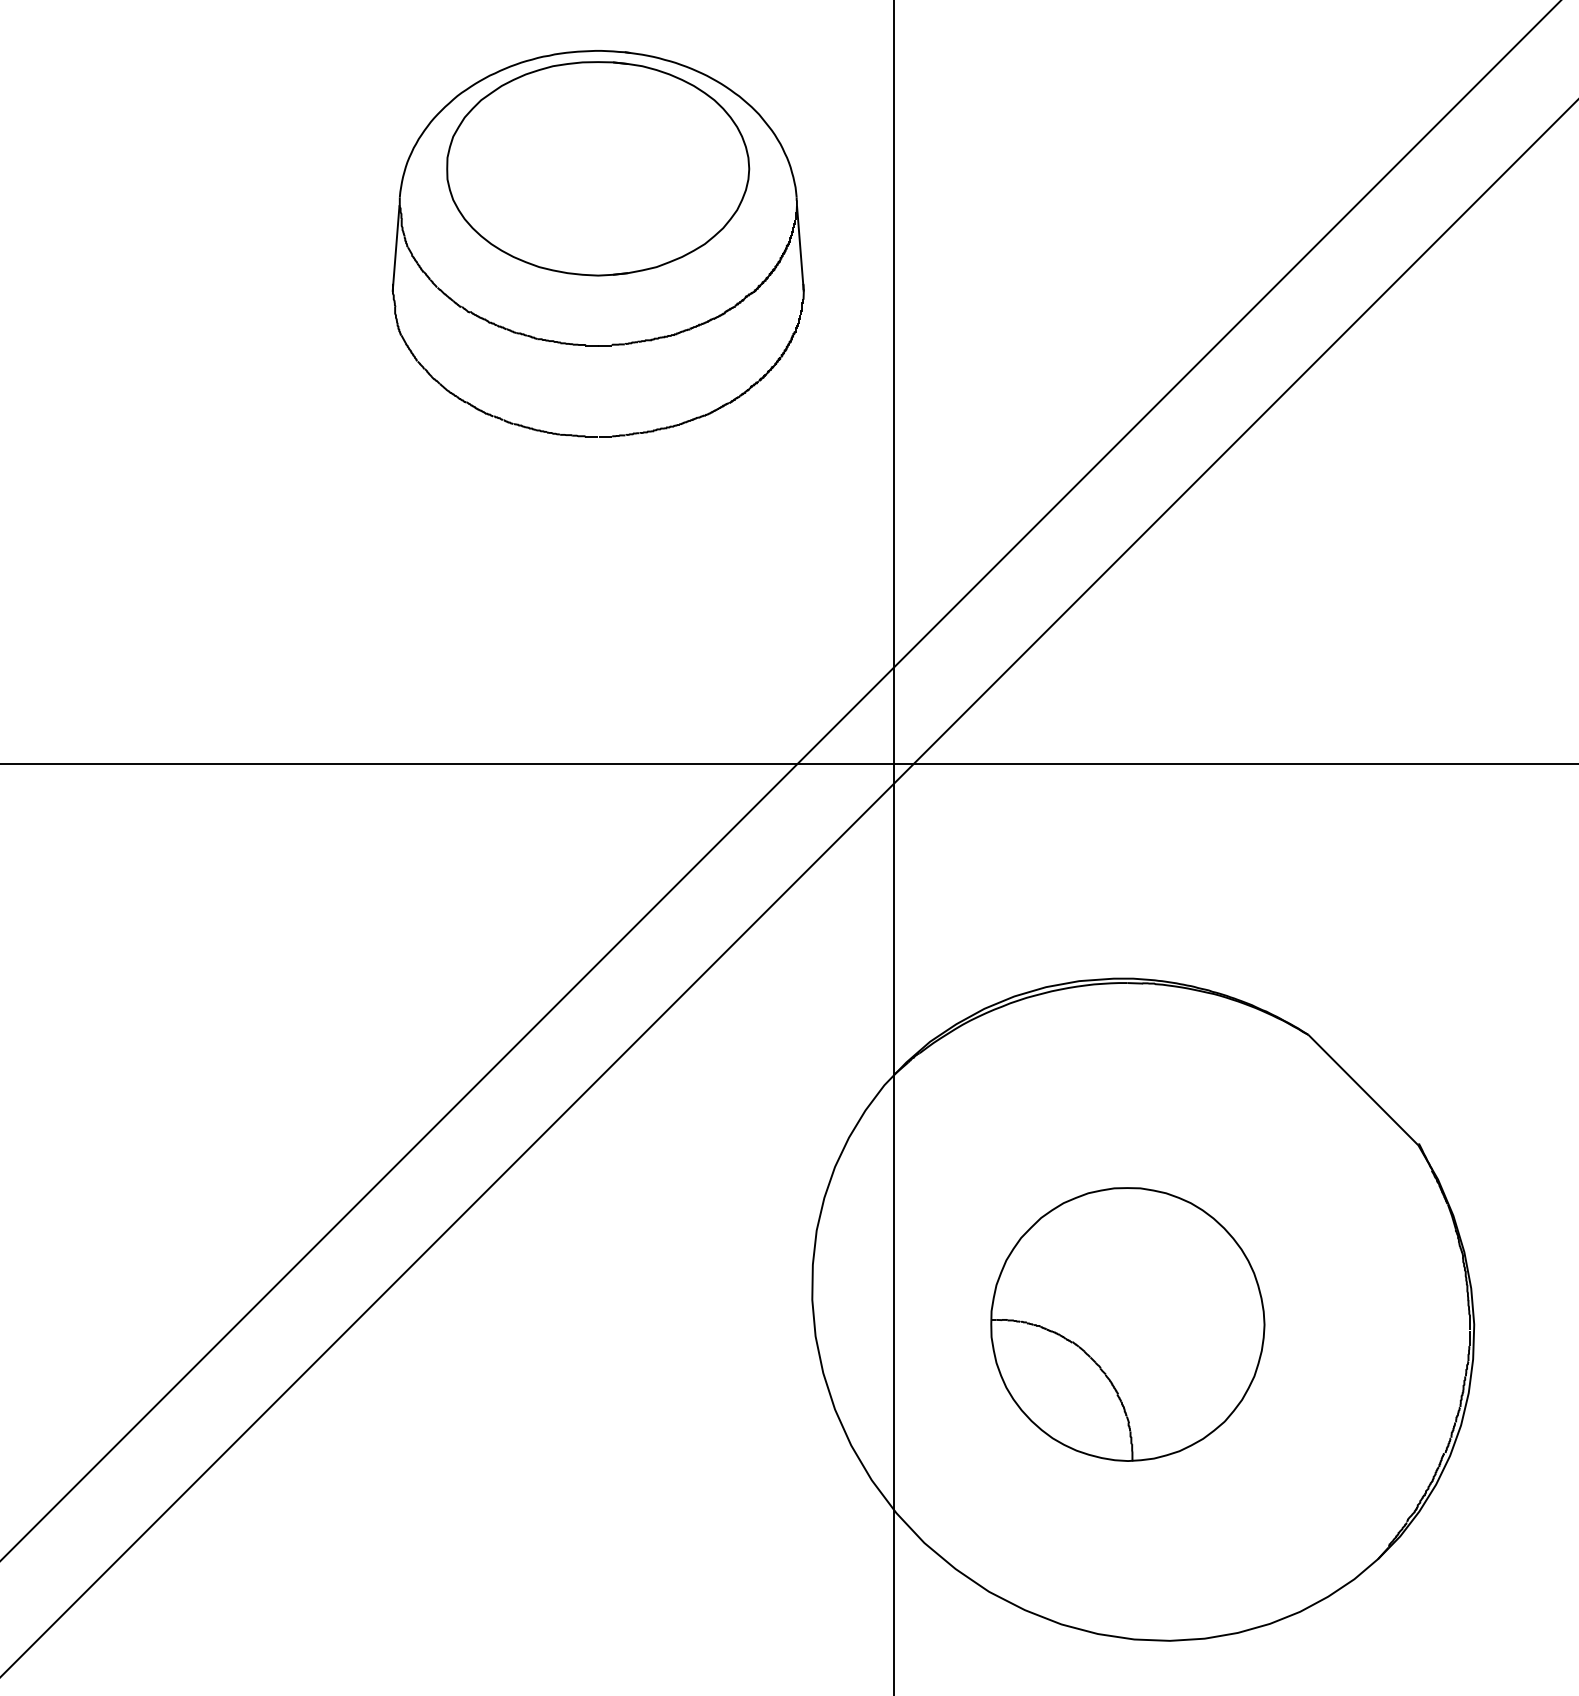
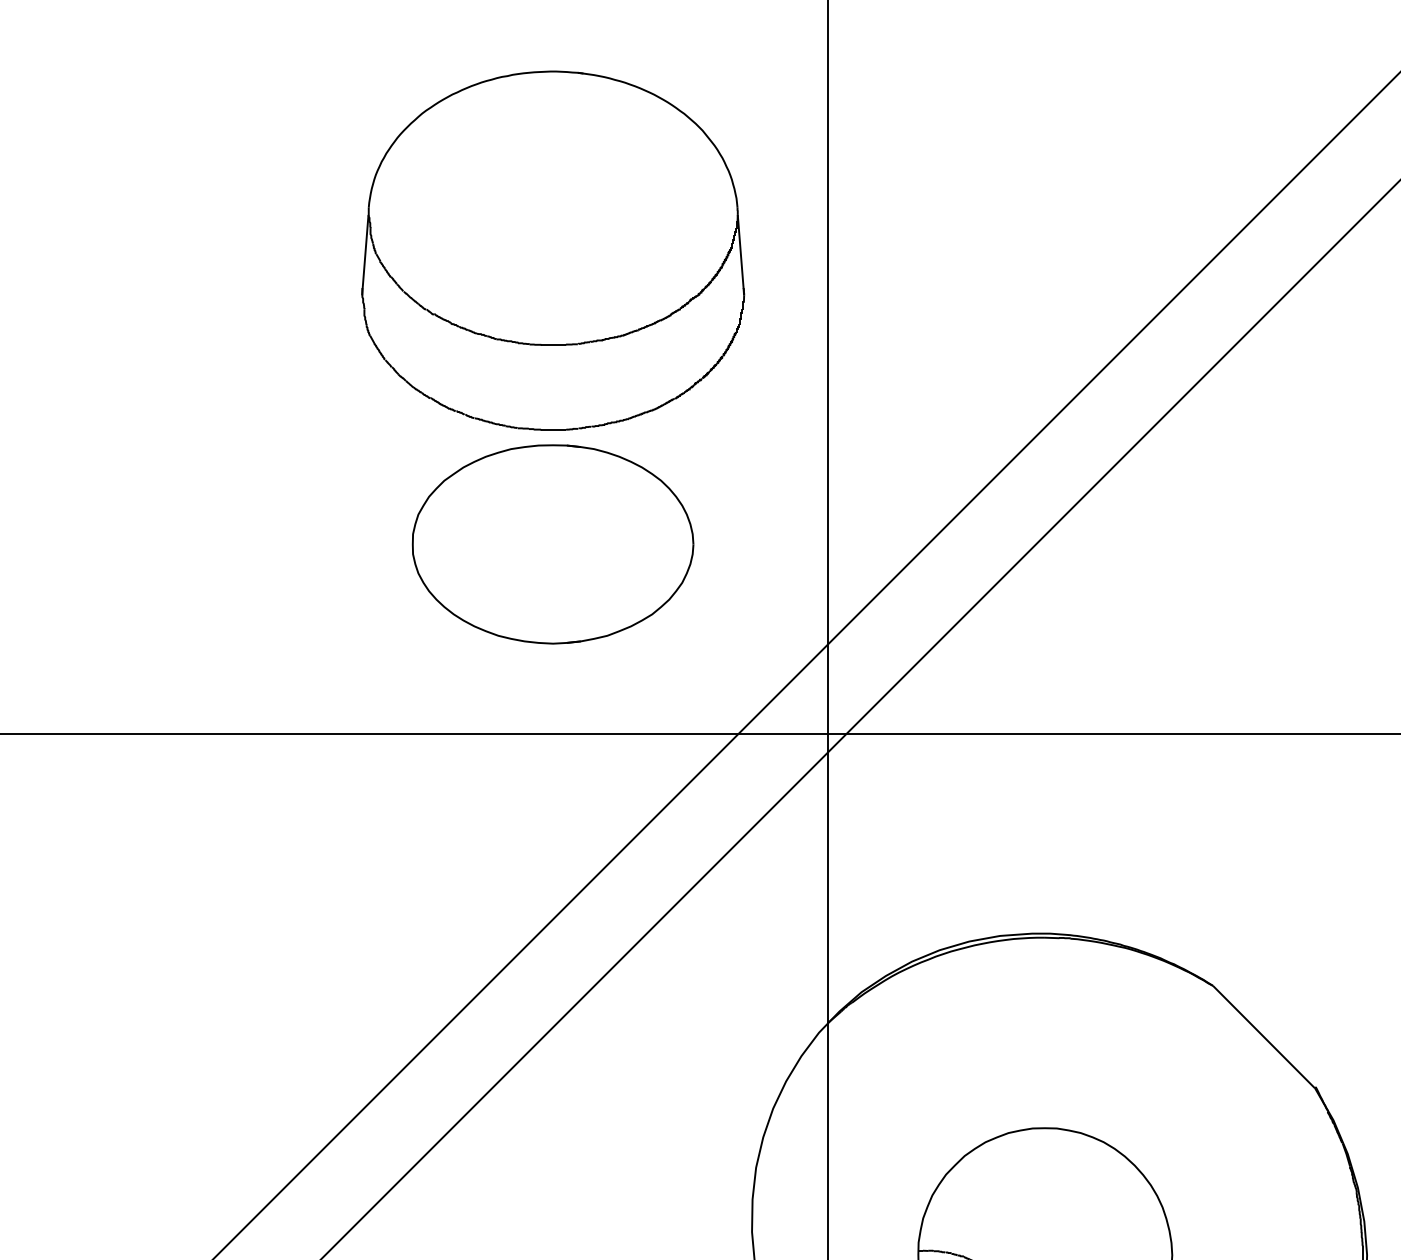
part: (598, 168) -> (553, 544), moved

